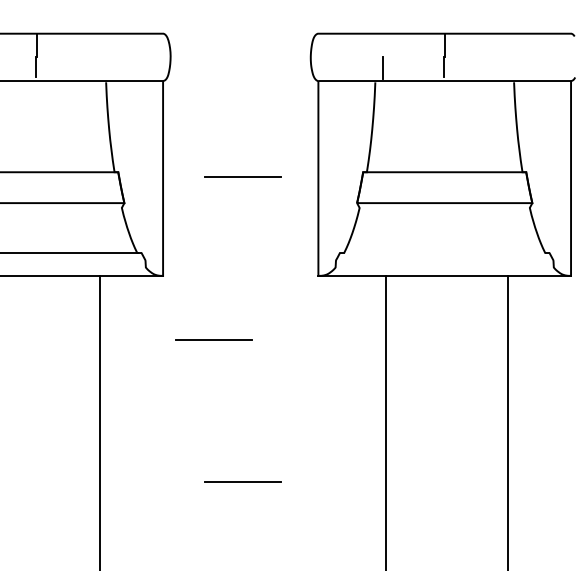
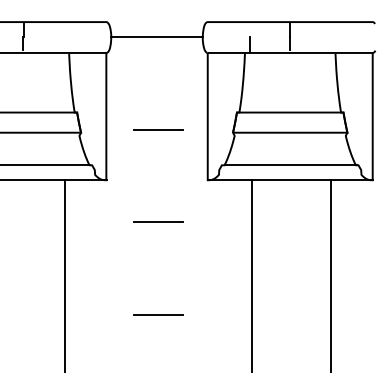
line: (239, 57) -> (156, 37), added
line: (242, 176) -> (158, 129), moved
line: (445, 253) -> (290, 165), added
line: (213, 339) -> (158, 221), moved

